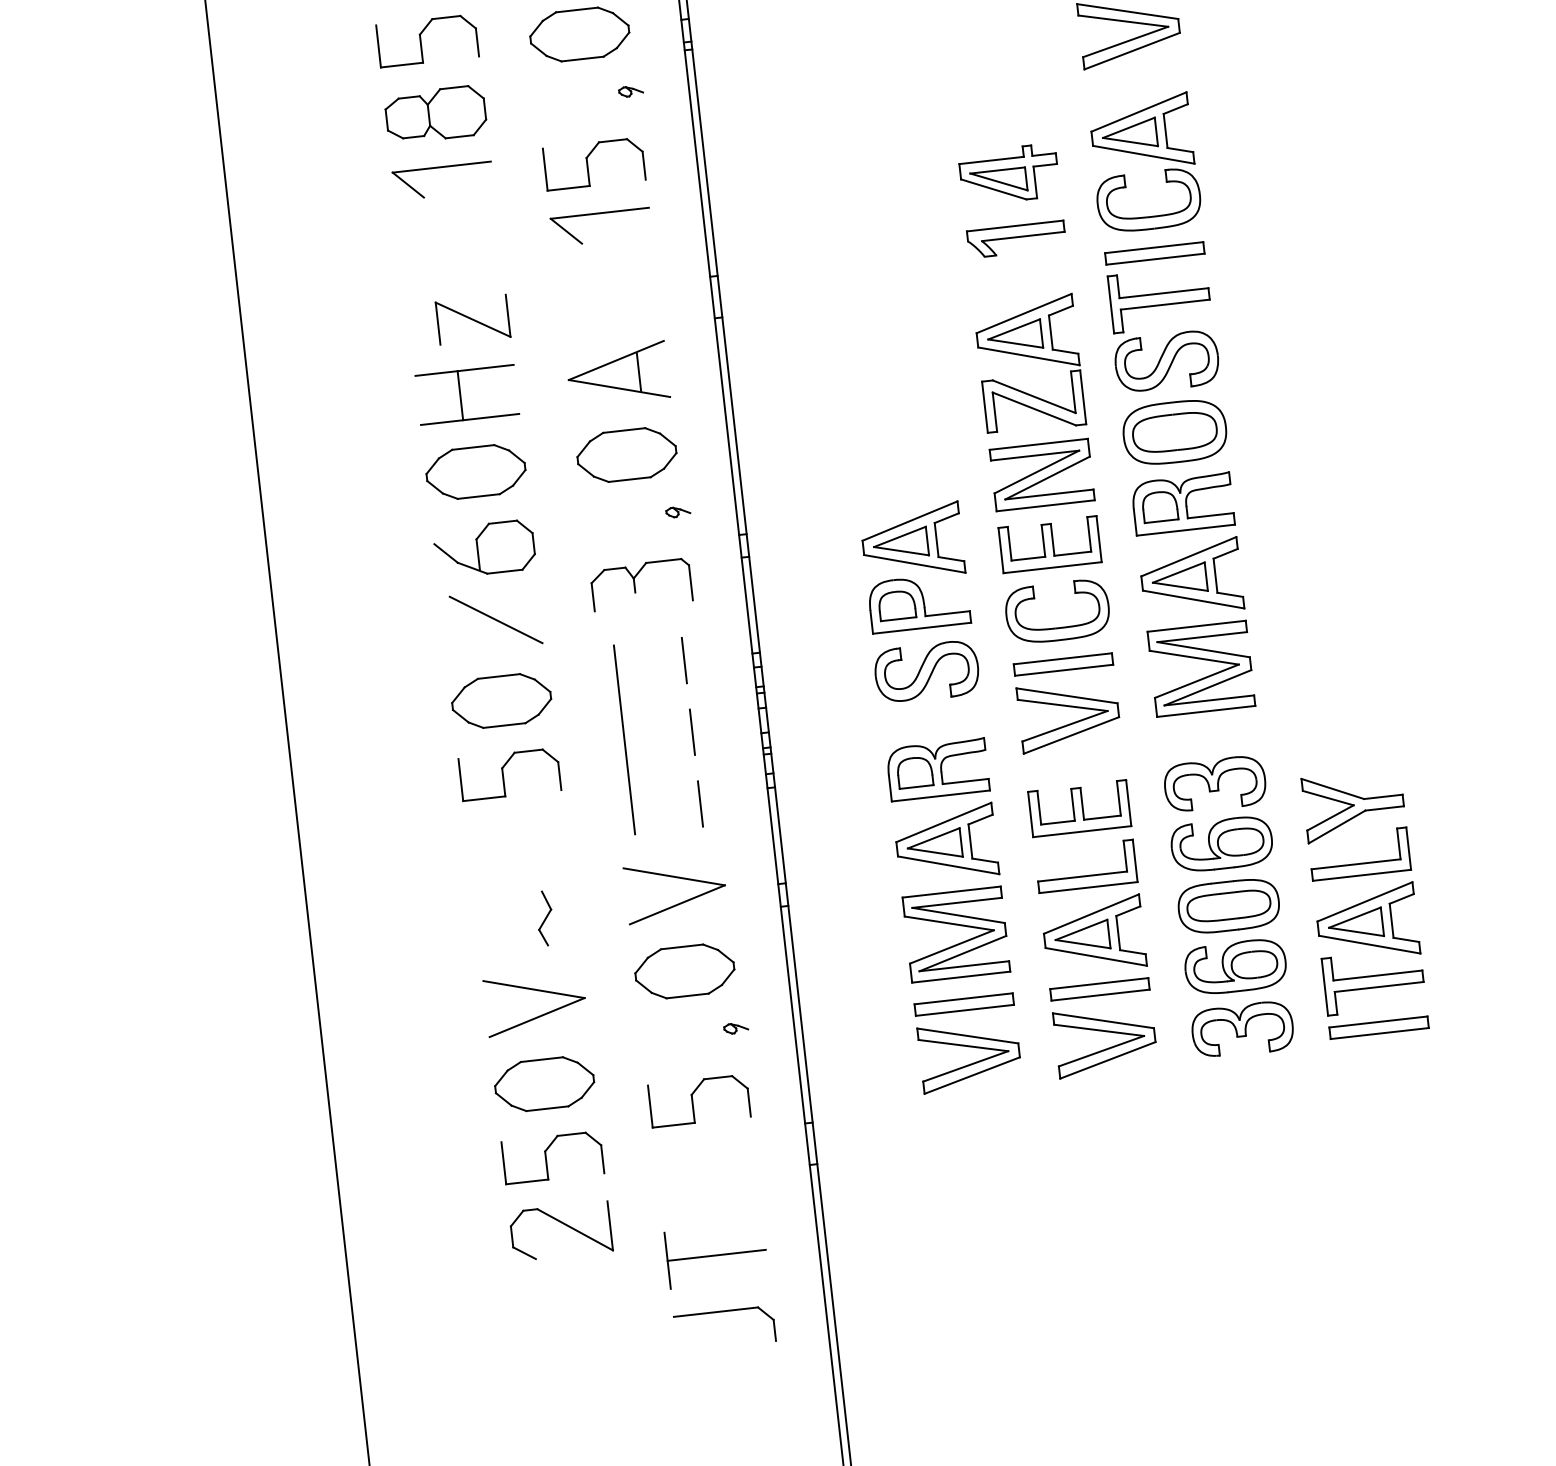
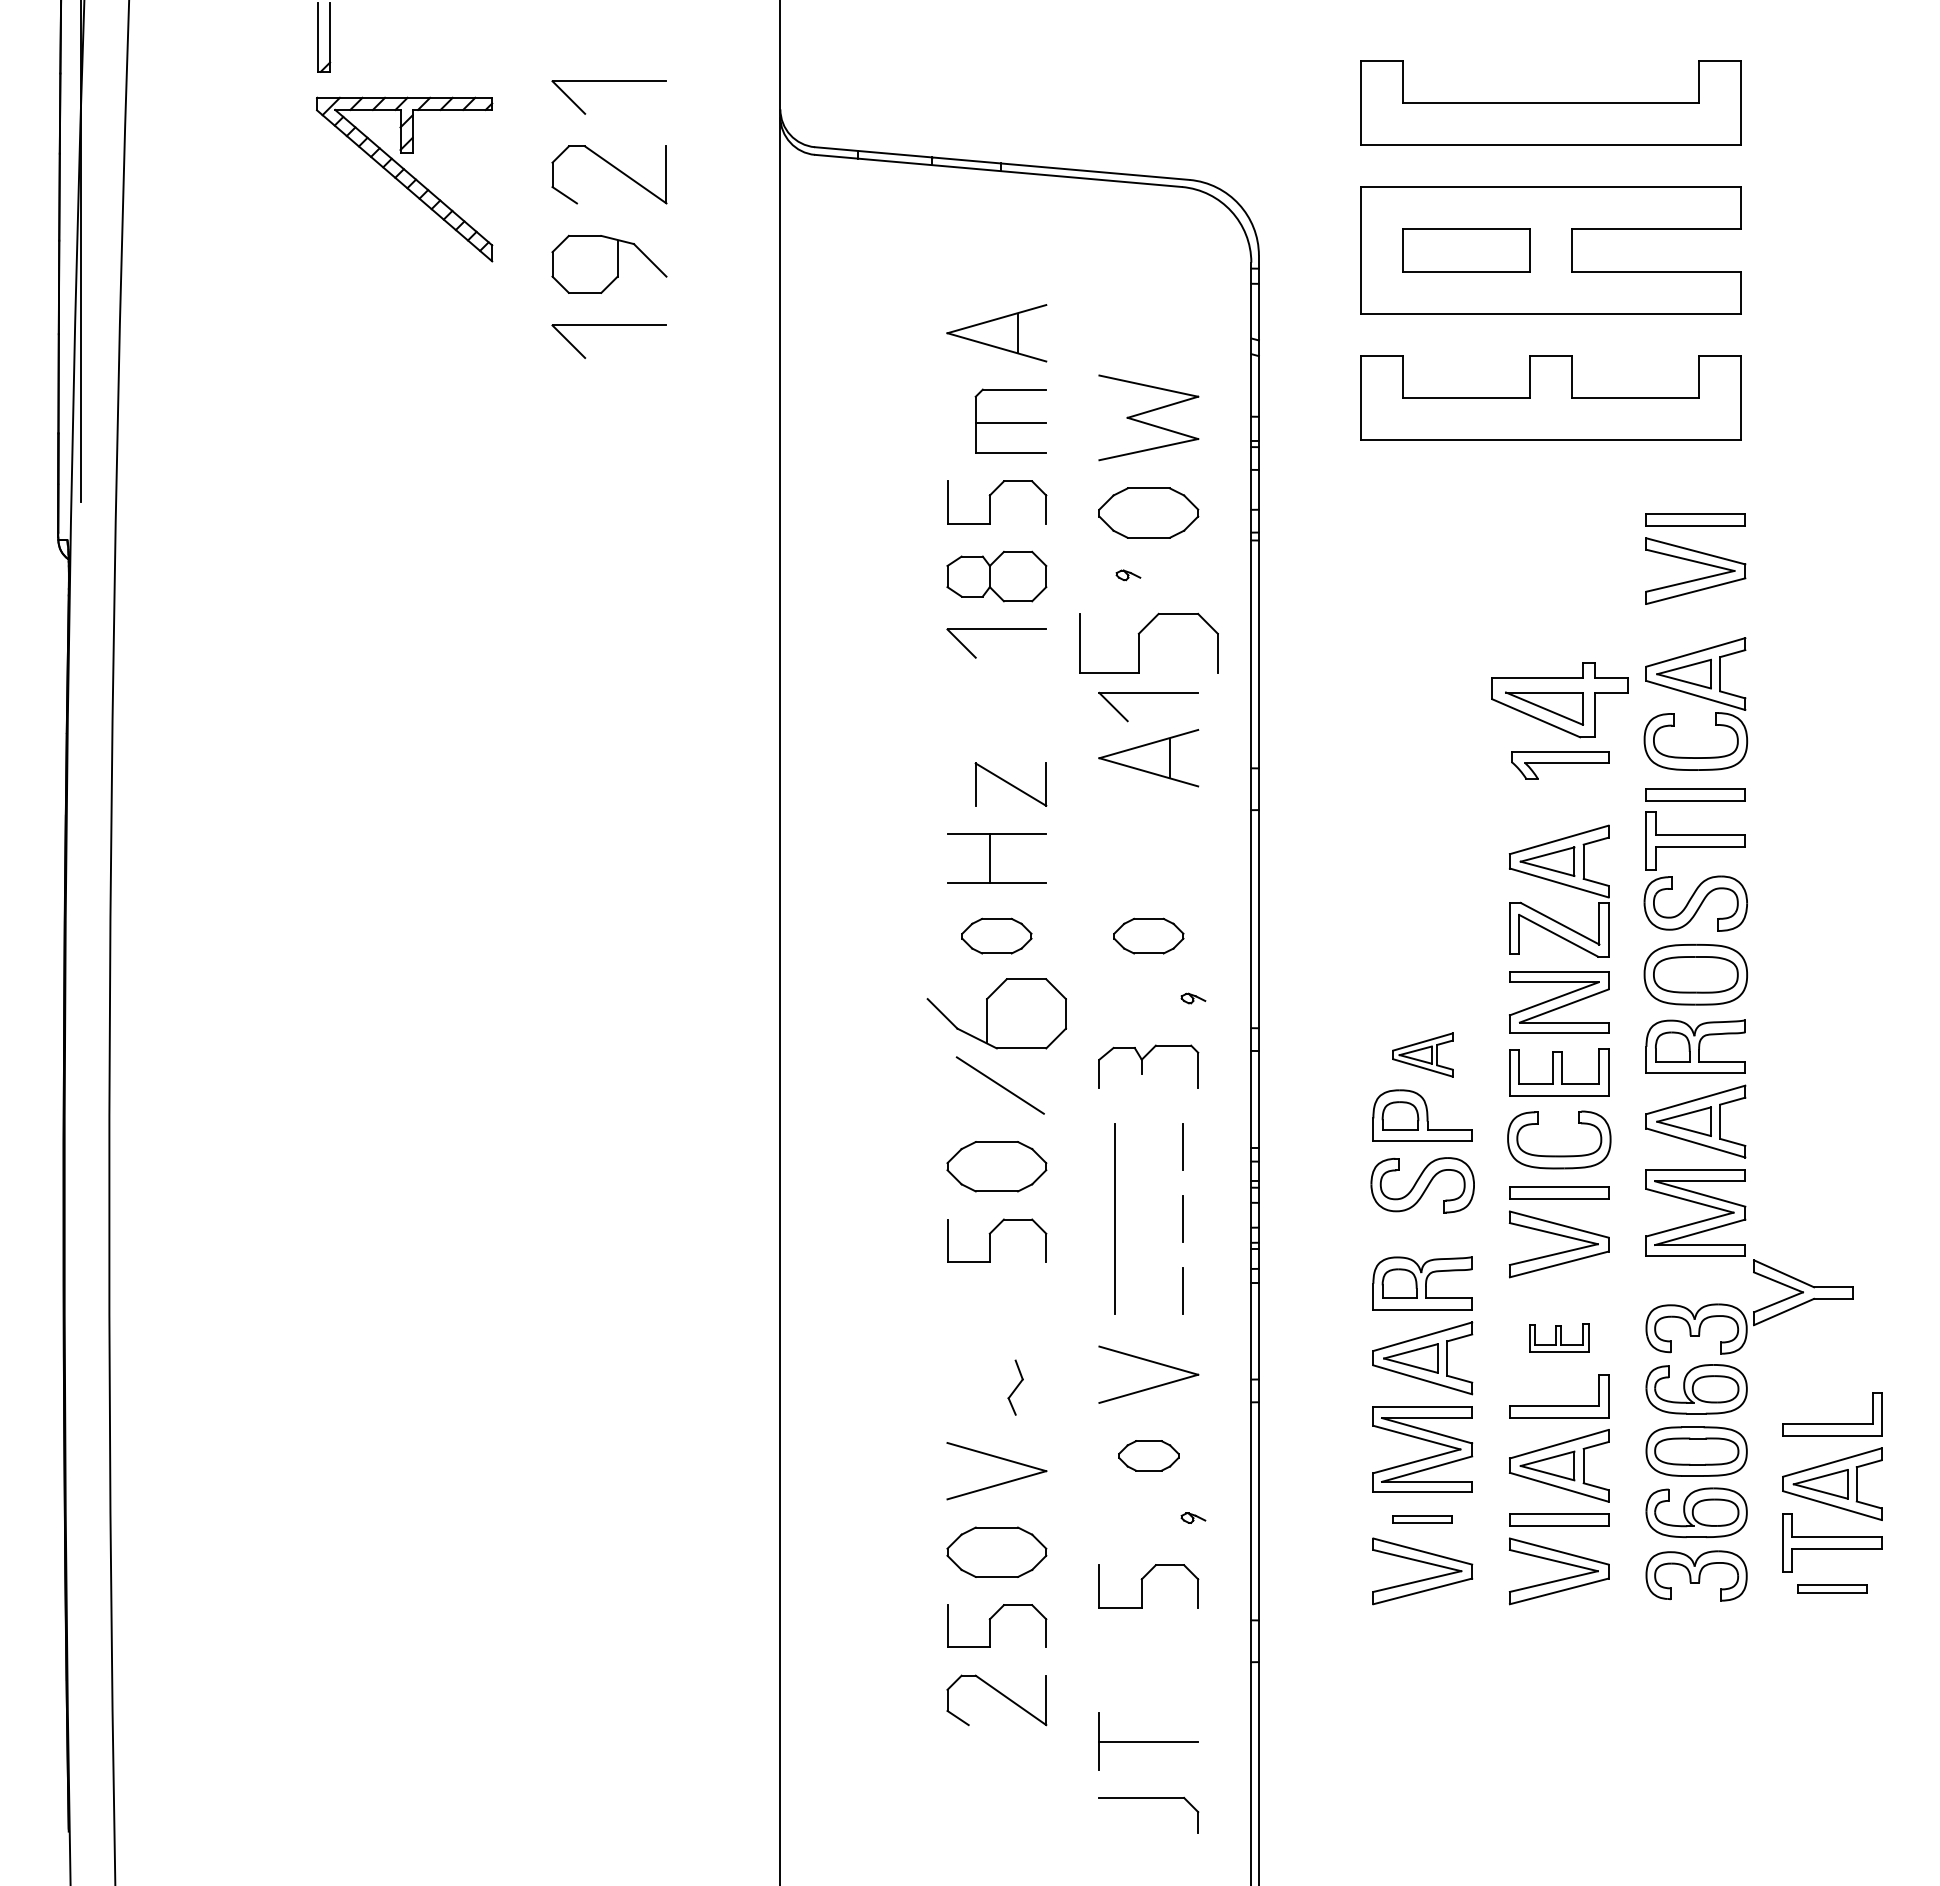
part: (631, 91) -> (1128, 575), moved
part: (594, 164) -> (1148, 643), size x1.4
part: (1008, 174) -> (1559, 700), size x1.4
part: (617, 374) -> (1148, 758), moved
part: (626, 454) -> (1148, 935), size x0.7
part: (475, 471) -> (996, 935), size x0.7
part: (912, 542) -> (1422, 1054), size x0.6
part: (484, 548) -> (996, 1013), size x1.4
part: (1354, 805) -> (1803, 1292), moved
part: (1079, 808) -> (1559, 1337), size x0.6
part: (684, 971) -> (1148, 1455), size x0.6
part: (963, 1004) -> (1422, 1519), size x0.6
part: (1379, 1027) -> (1832, 1588), size x0.7

